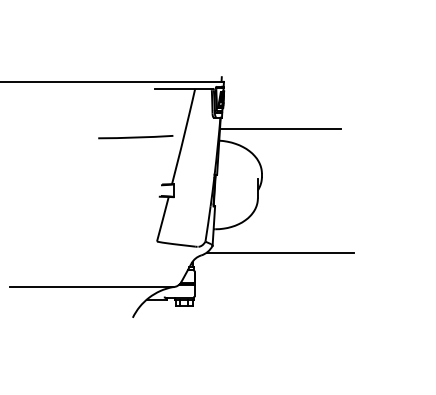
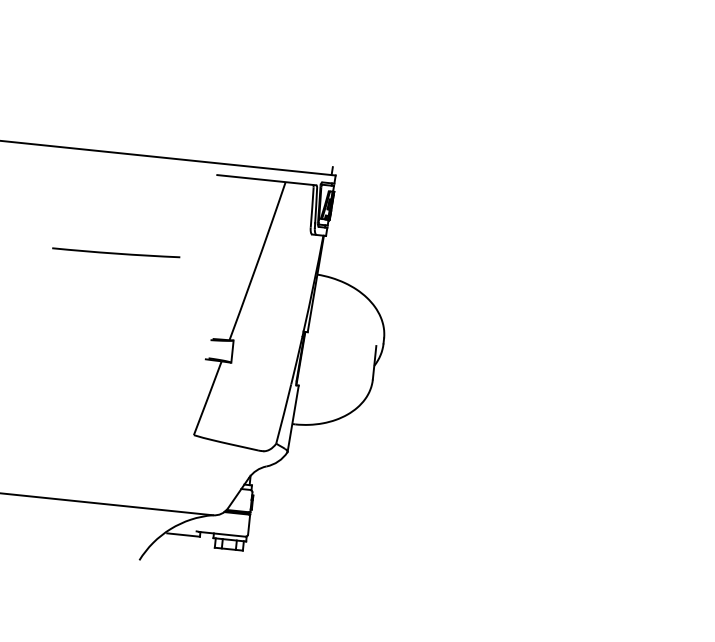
line: (280, 128) -> (423, 264), removed
line: (135, 137) -> (115, 253), moved
line: (280, 252) -> (401, 475), removed

